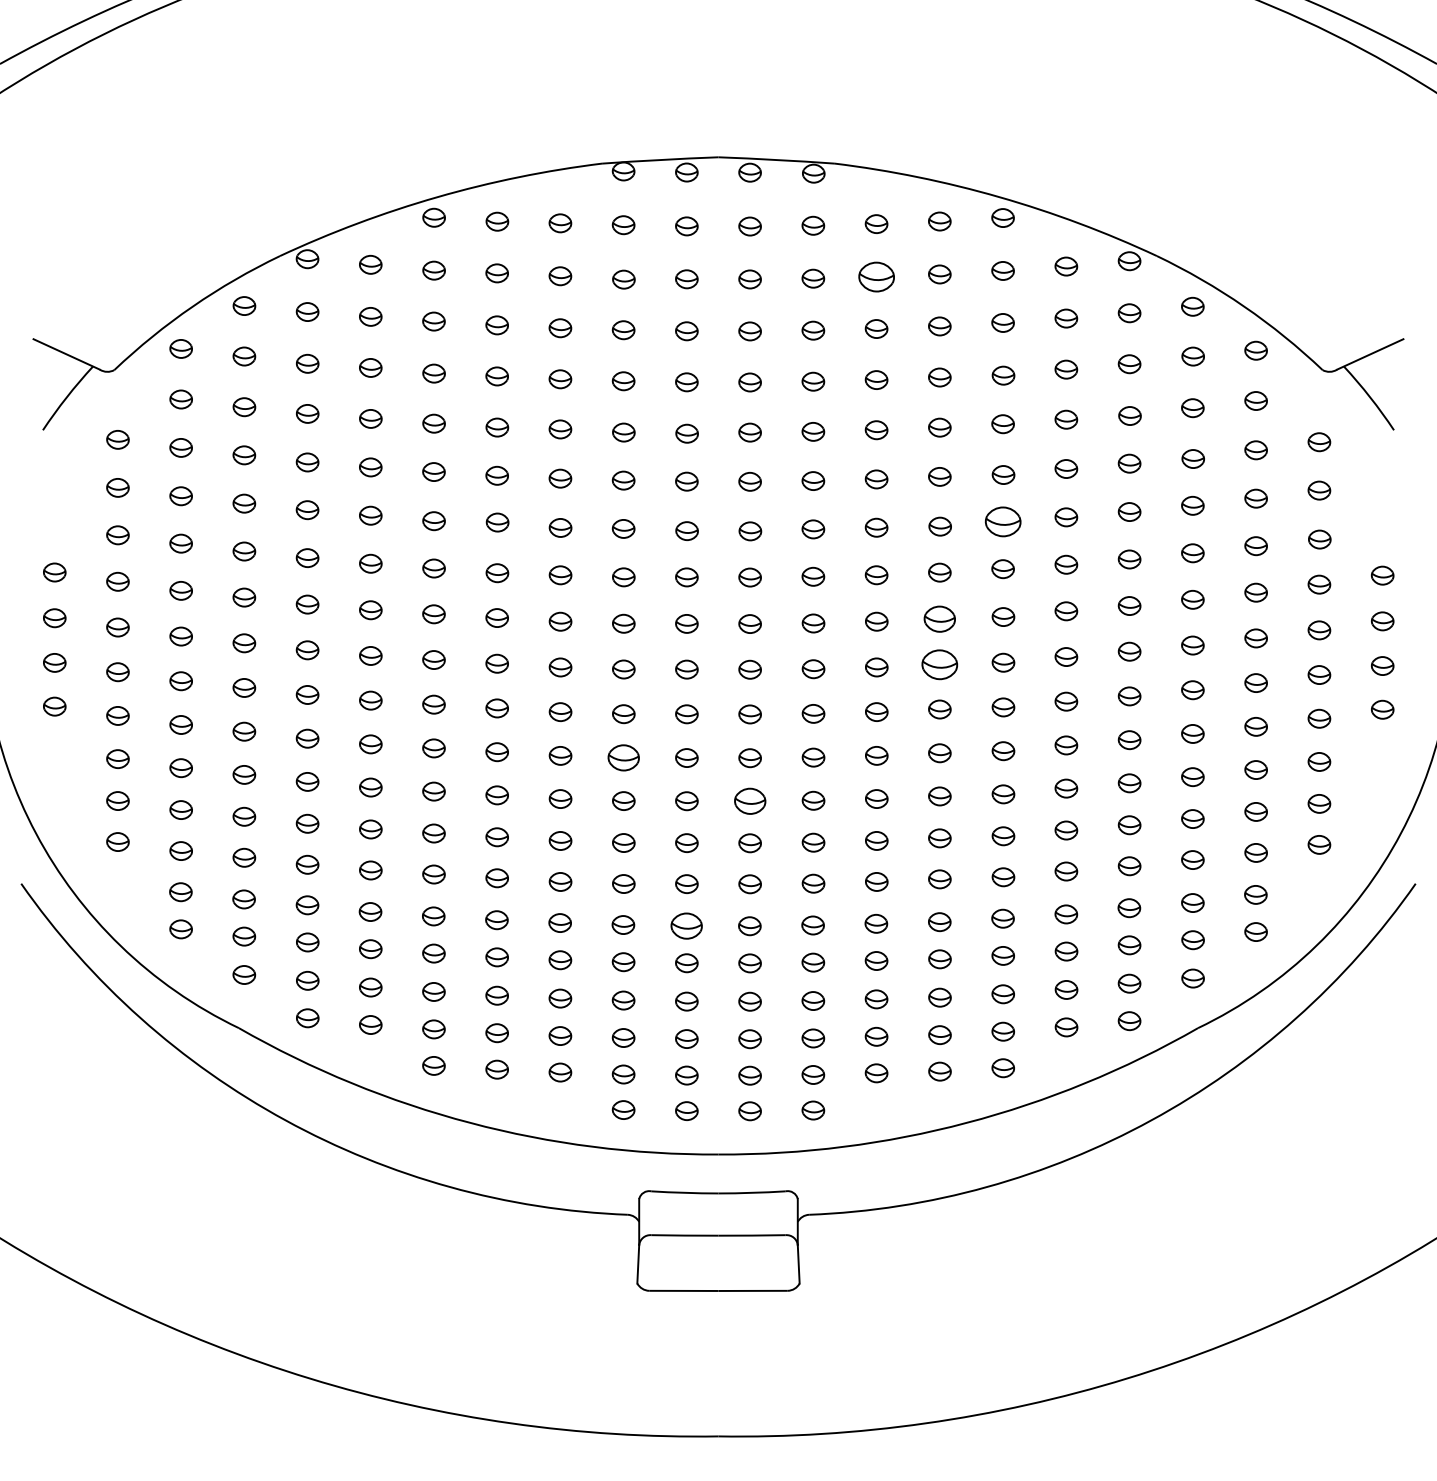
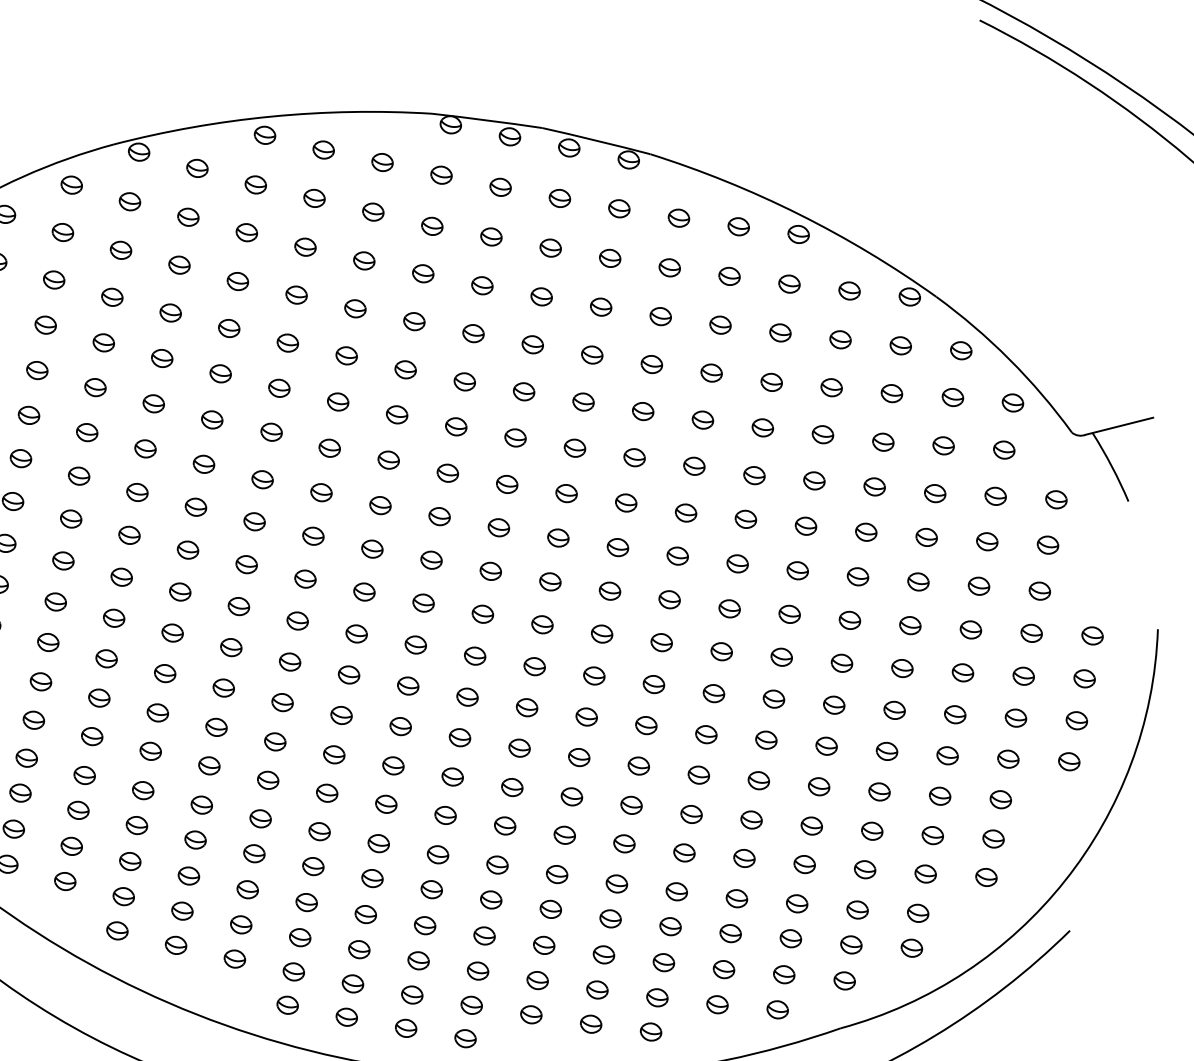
part: (876, 276) -> (669, 267), size x0.62
part: (1002, 521) -> (745, 519), size x0.62
part: (939, 618) -> (669, 599), size x0.71
part: (939, 664) -> (661, 642), size x0.62
part: (623, 757) -> (348, 674), size x0.71
part: (749, 801) -> (459, 737), size x0.71
part: (686, 925) -> (378, 843), size x0.71

